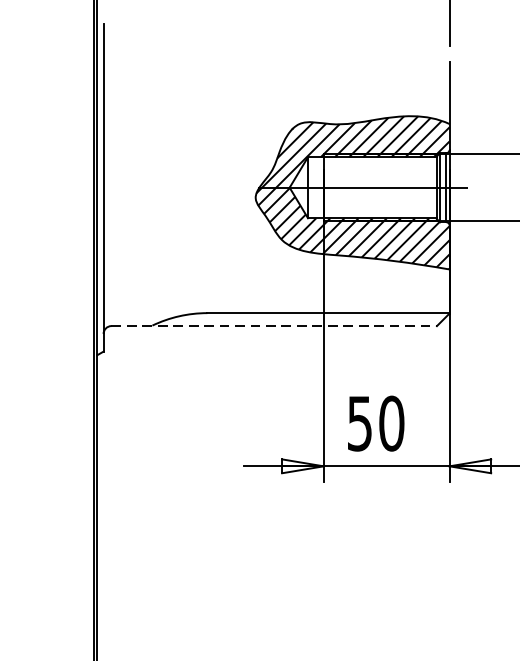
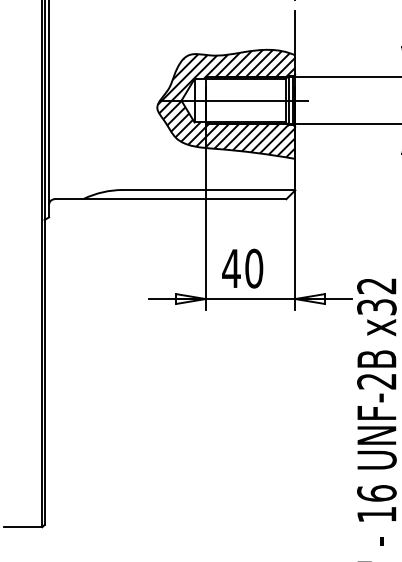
line: (274, 326) -> (170, 199), dashed -> solid
text: (359, 423) -> (231, 268), 50 -> 40

